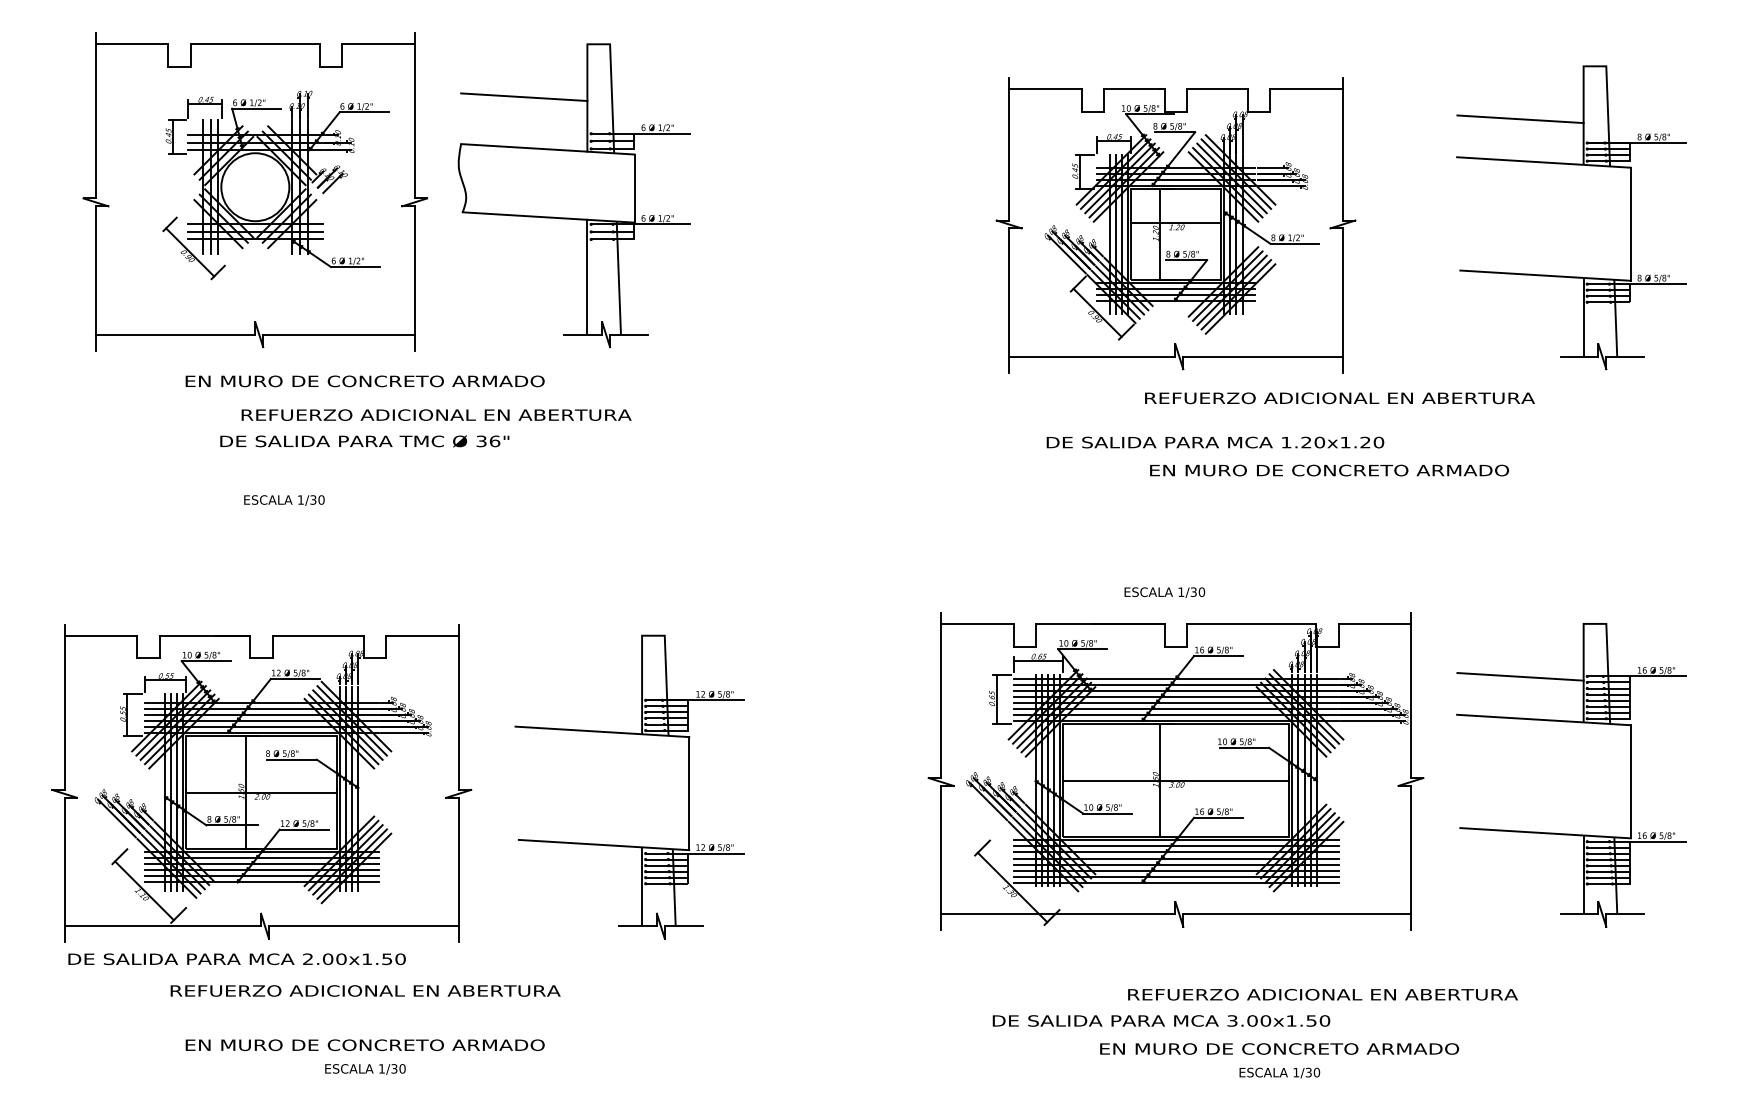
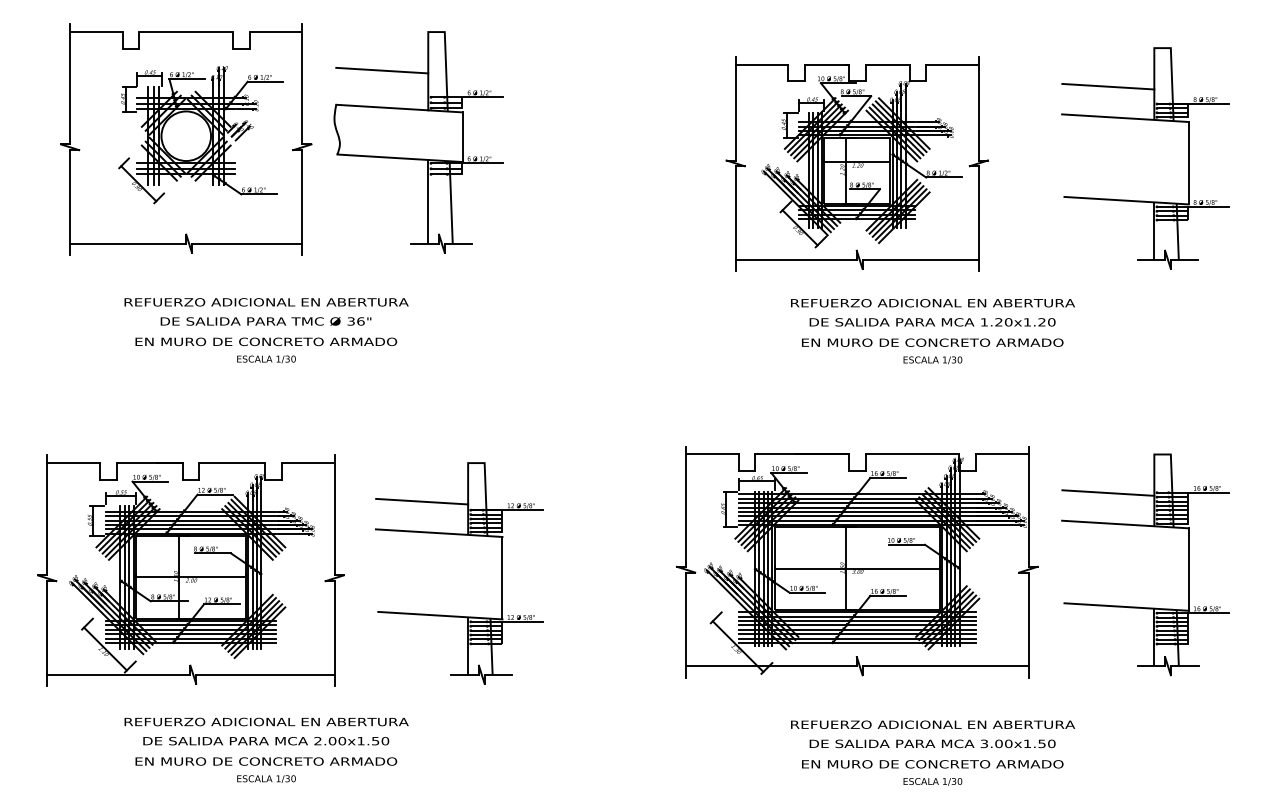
text: (364, 381) -> (265, 341), moved
text: (1339, 398) -> (932, 303), moved
text: (436, 414) -> (266, 301), moved
text: (1215, 442) -> (932, 322), moved
text: (1329, 470) -> (932, 342), moved
text: (284, 500) -> (266, 359), moved
text: (1164, 592) -> (932, 360), moved
line: (578, 688) -> (421, 501), added
text: (236, 959) -> (265, 741), moved
text: (1322, 994) -> (932, 724), moved
text: (1161, 1020) -> (932, 743), moved

